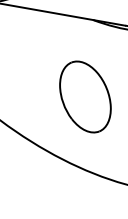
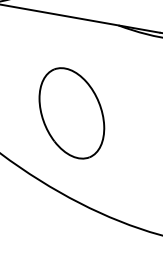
part: (85, 96) -> (71, 112), moved

